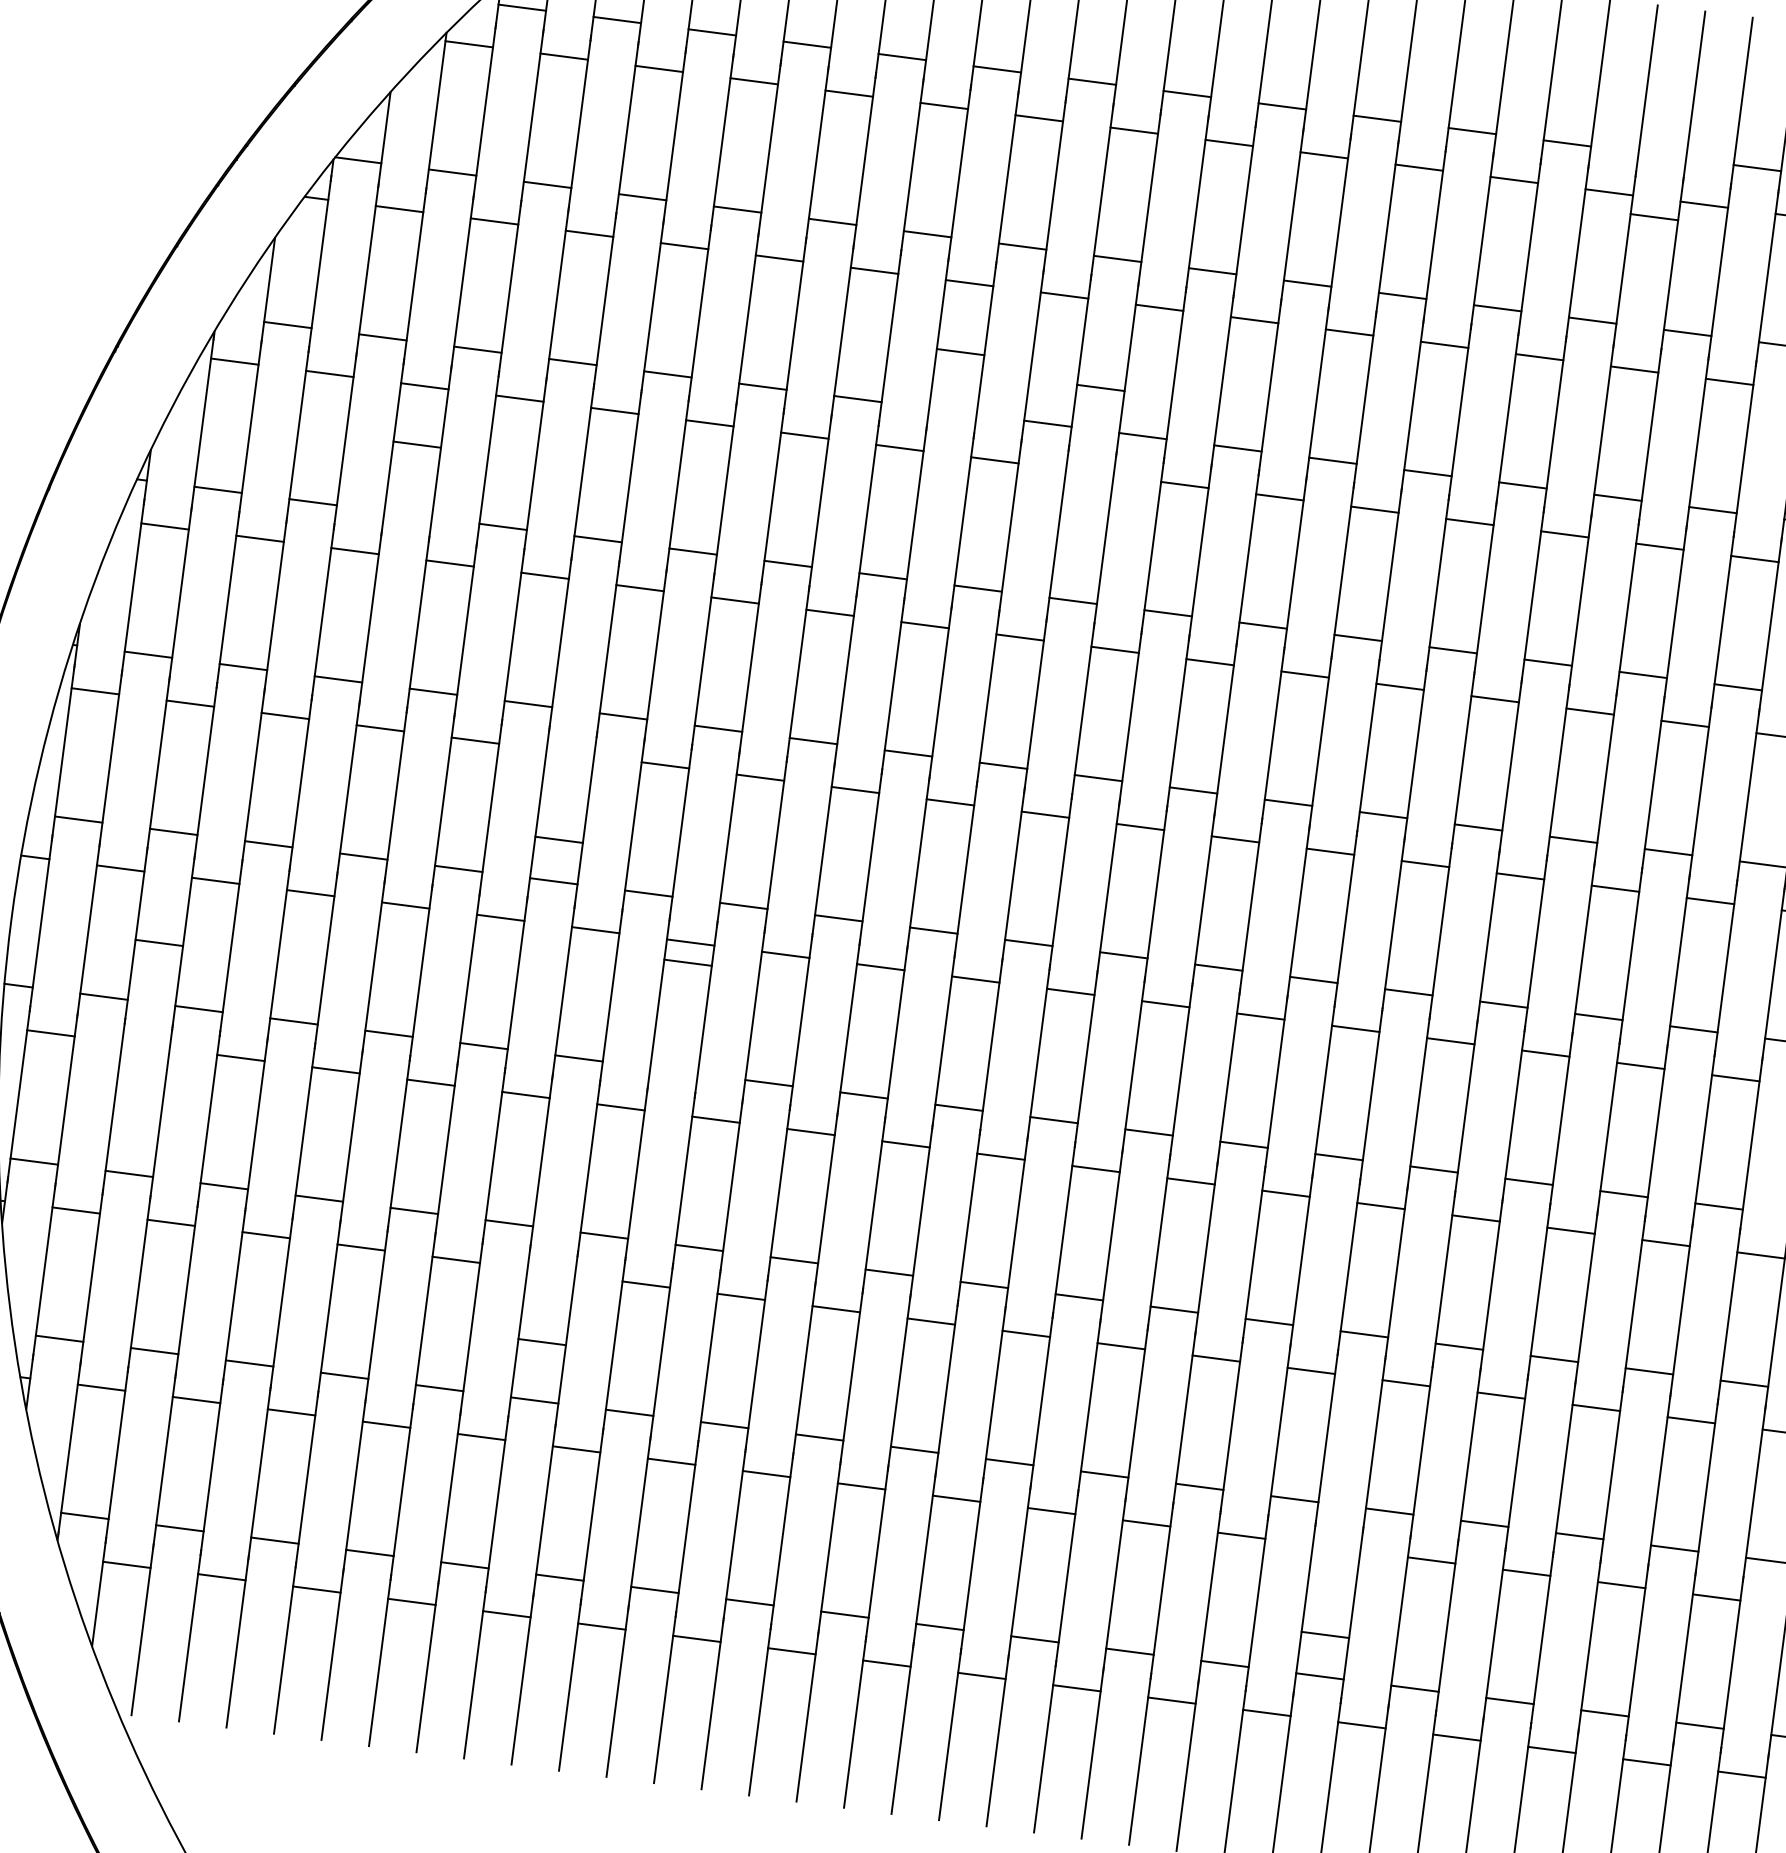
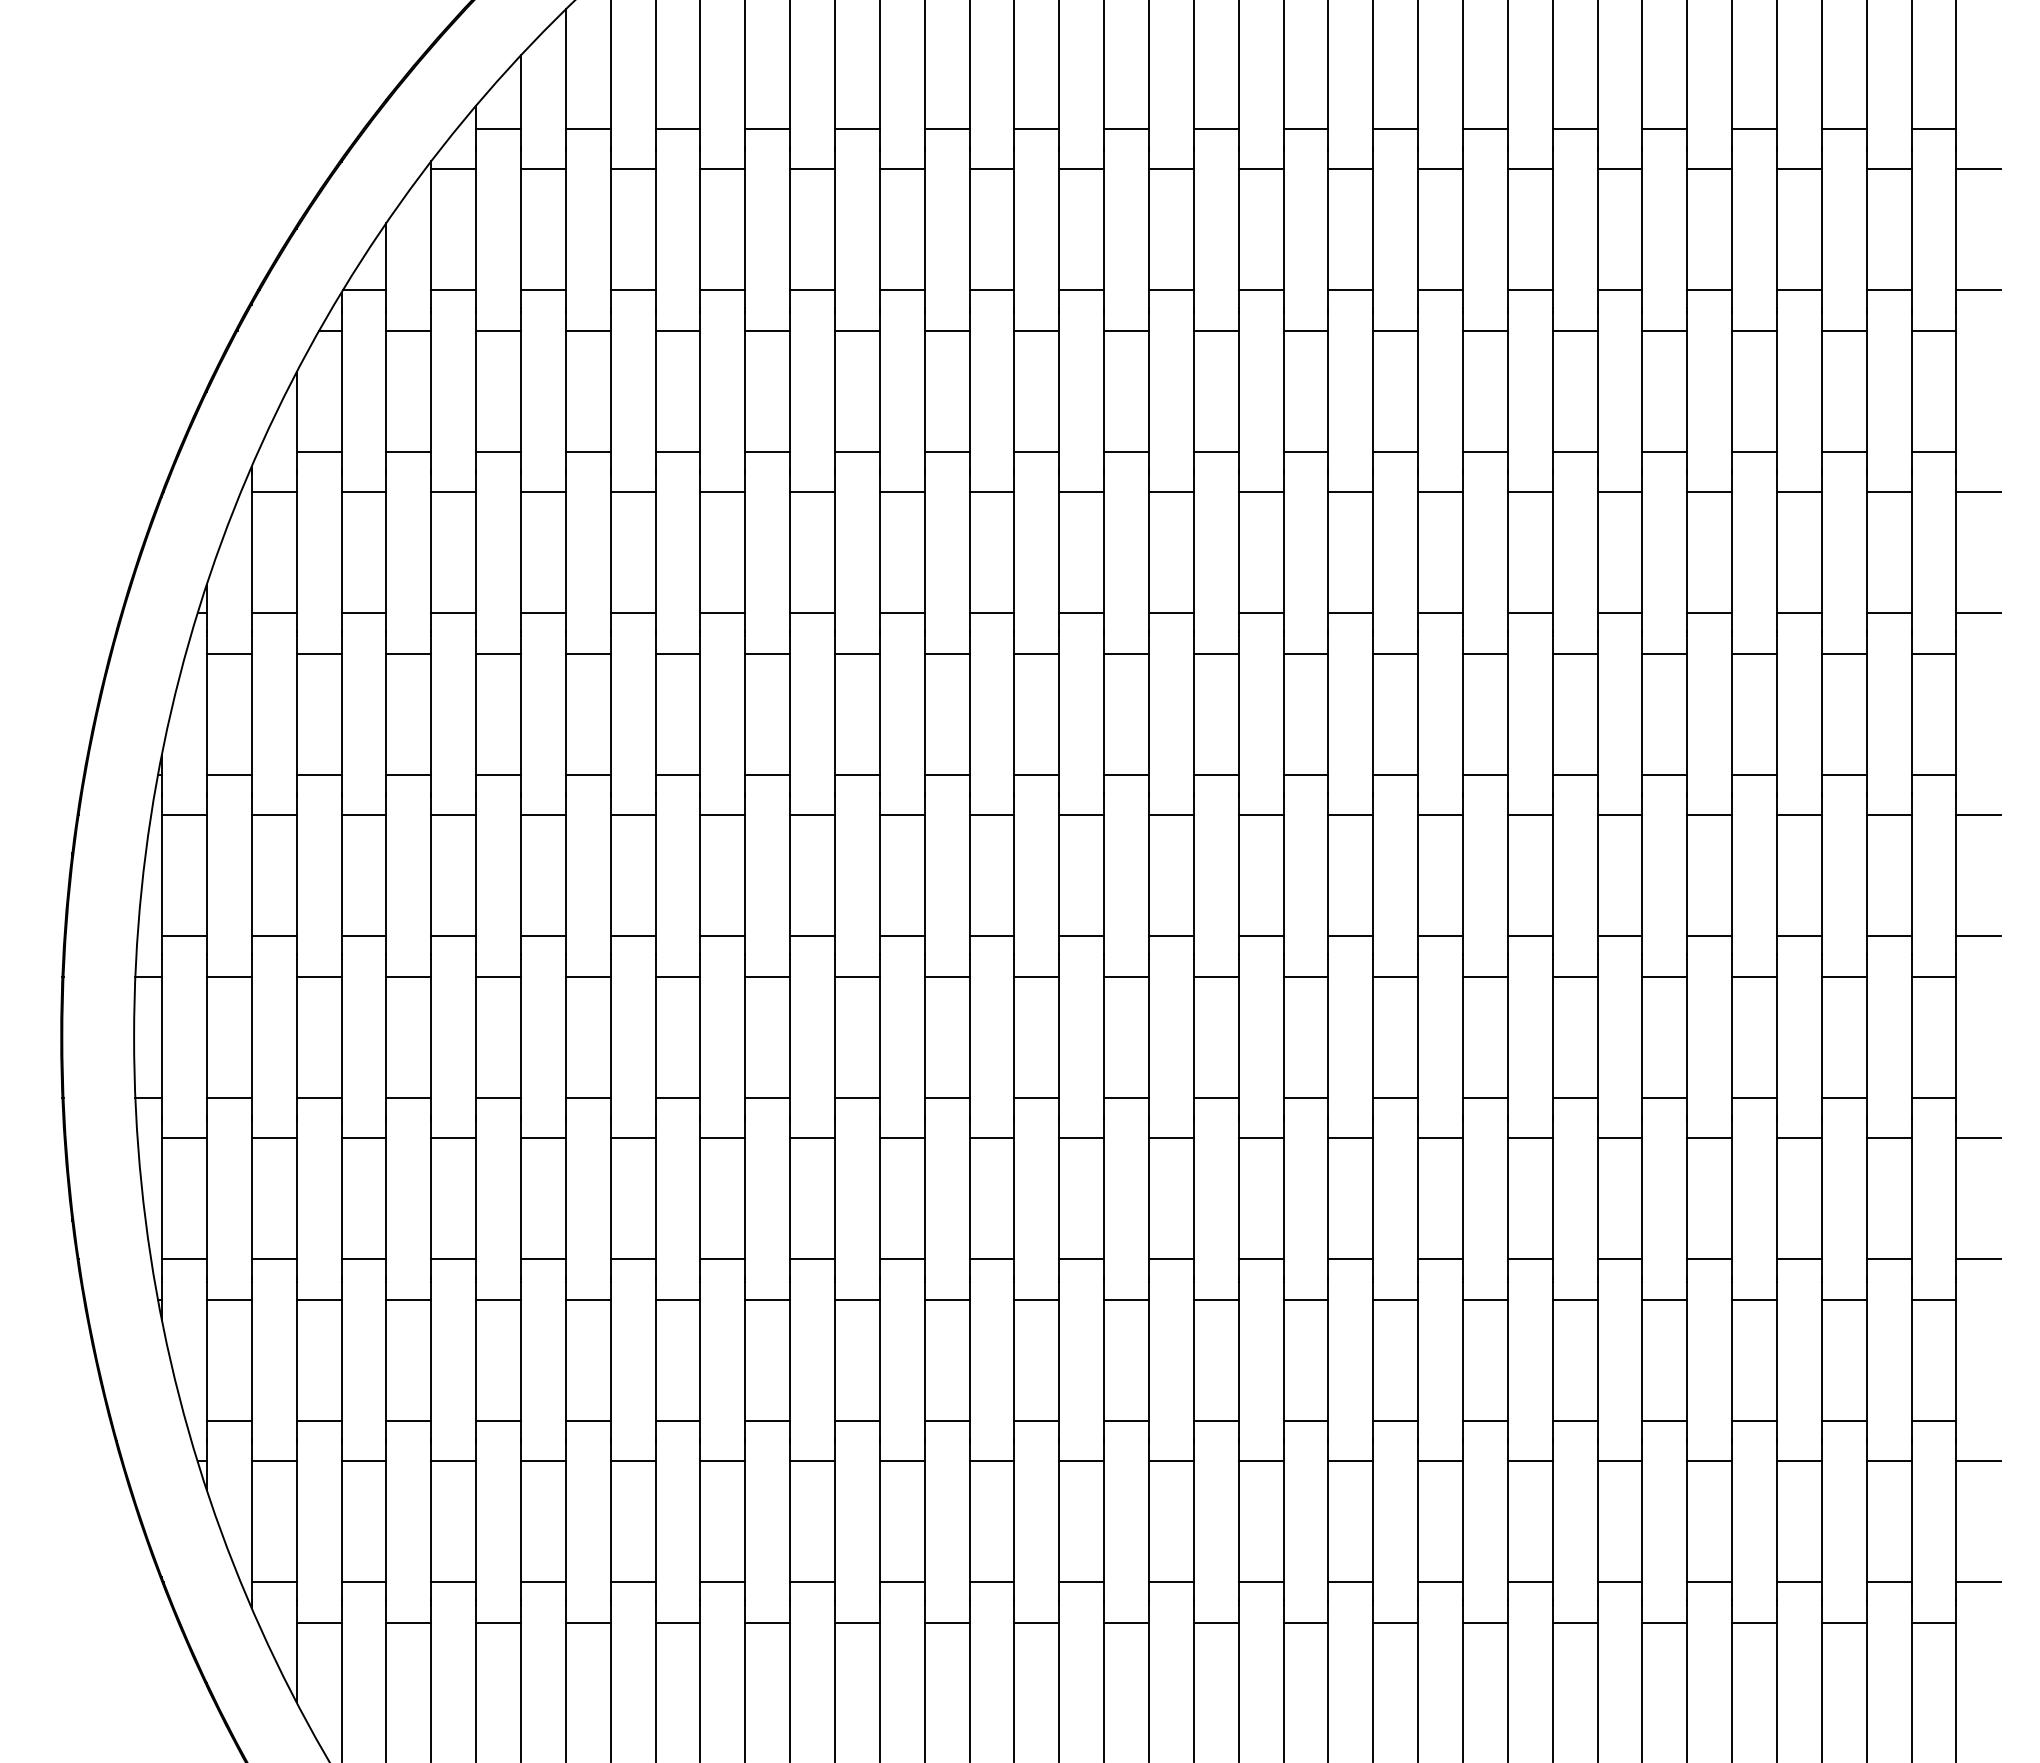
line: (1653, 216) -> (1574, 128), moved
line: (960, 351) -> (946, 451), moved
line: (1100, 388) -> (1081, 492), moved
line: (417, 444) -> (453, 613), moved
line: (558, 840) -> (632, 815), moved
line: (158, 943) -> (273, 1138), moved
line: (687, 962) -> (767, 1097), moved
line: (541, 1341) -> (677, 1299), moved
line: (1325, 1635) -> (1440, 1461), moved

